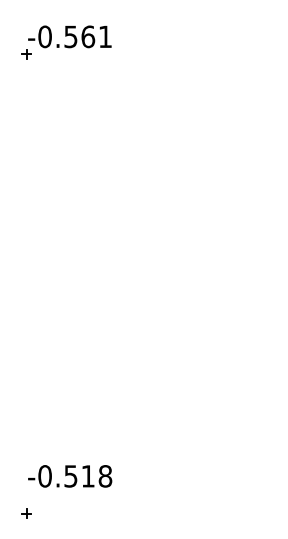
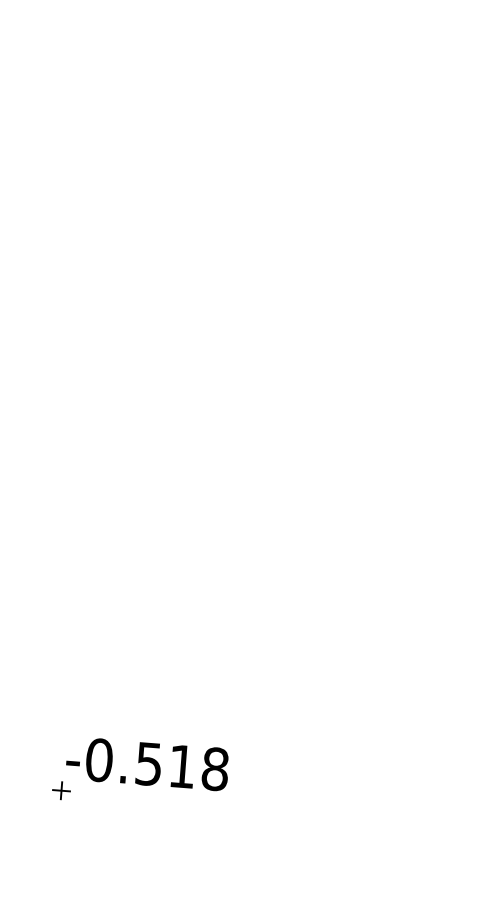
part: (26, 513) -> (61, 790), moved

